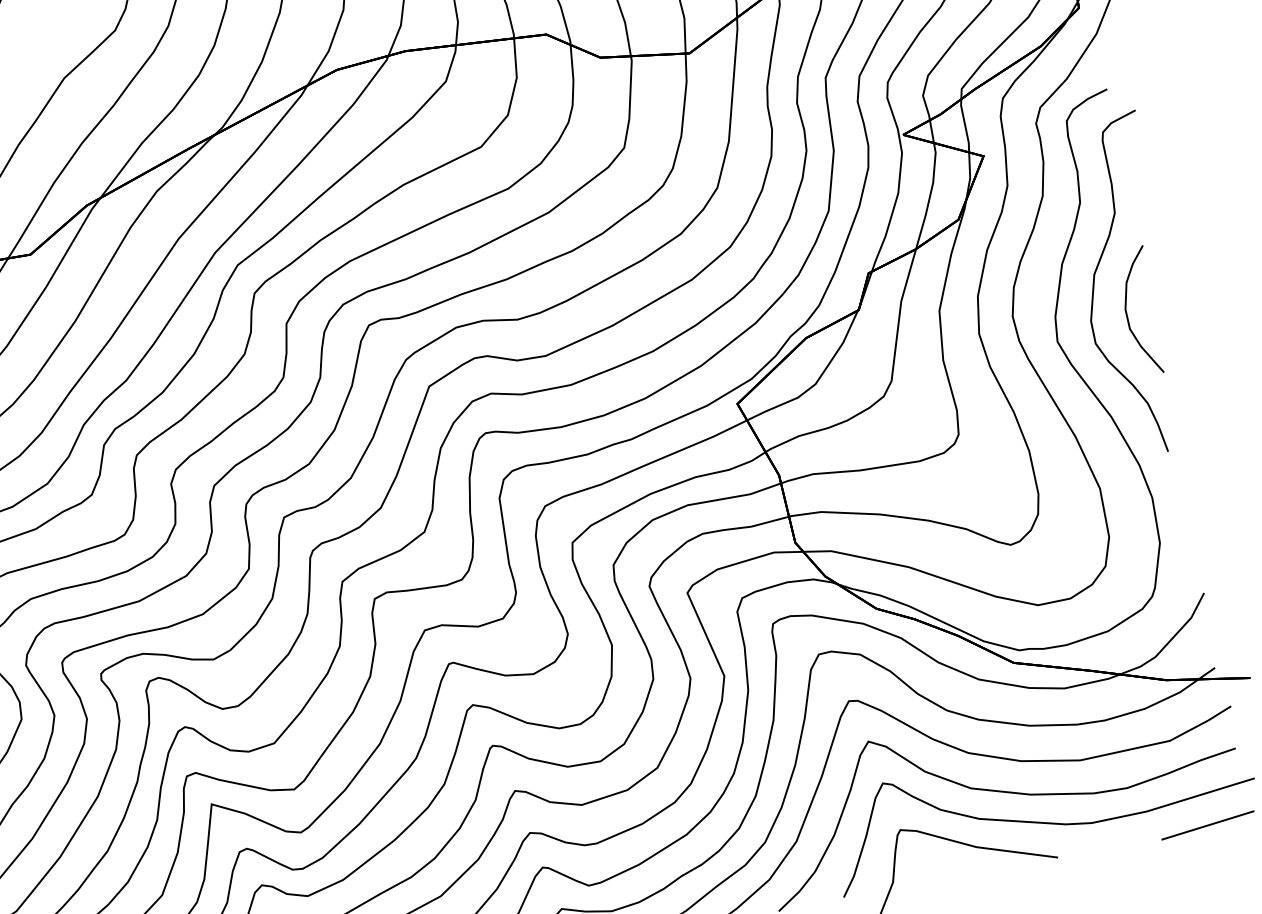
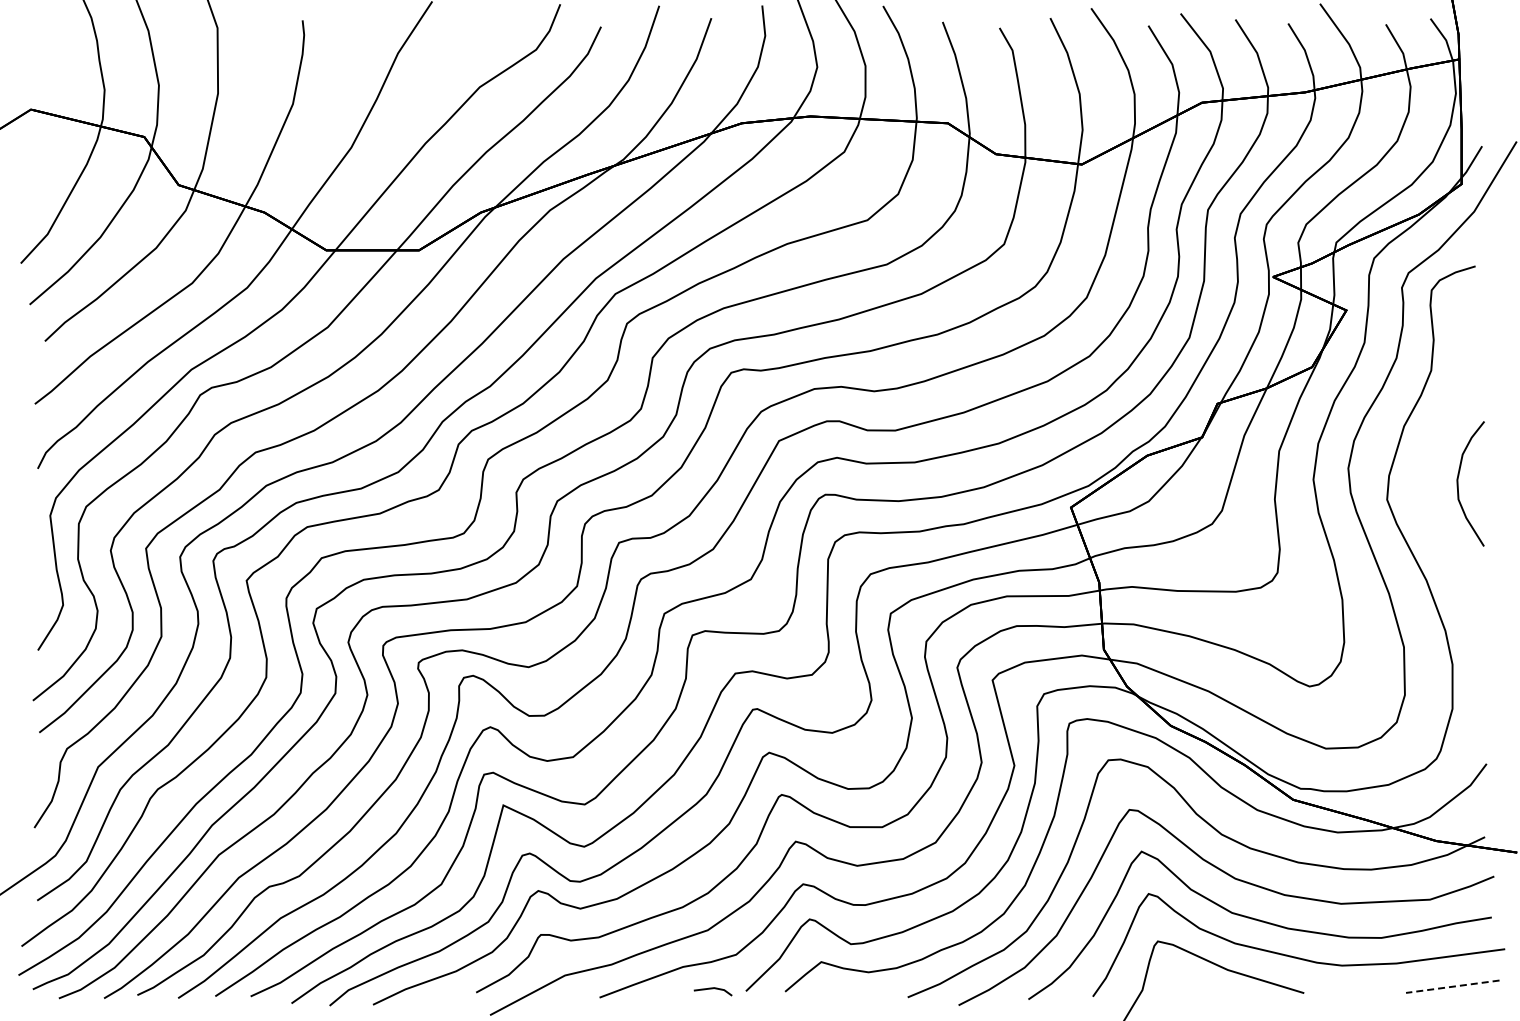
curve: (1094, 282) -> (1432, 449), removed
line: (1207, 825) -> (1452, 986), solid -> dashed

